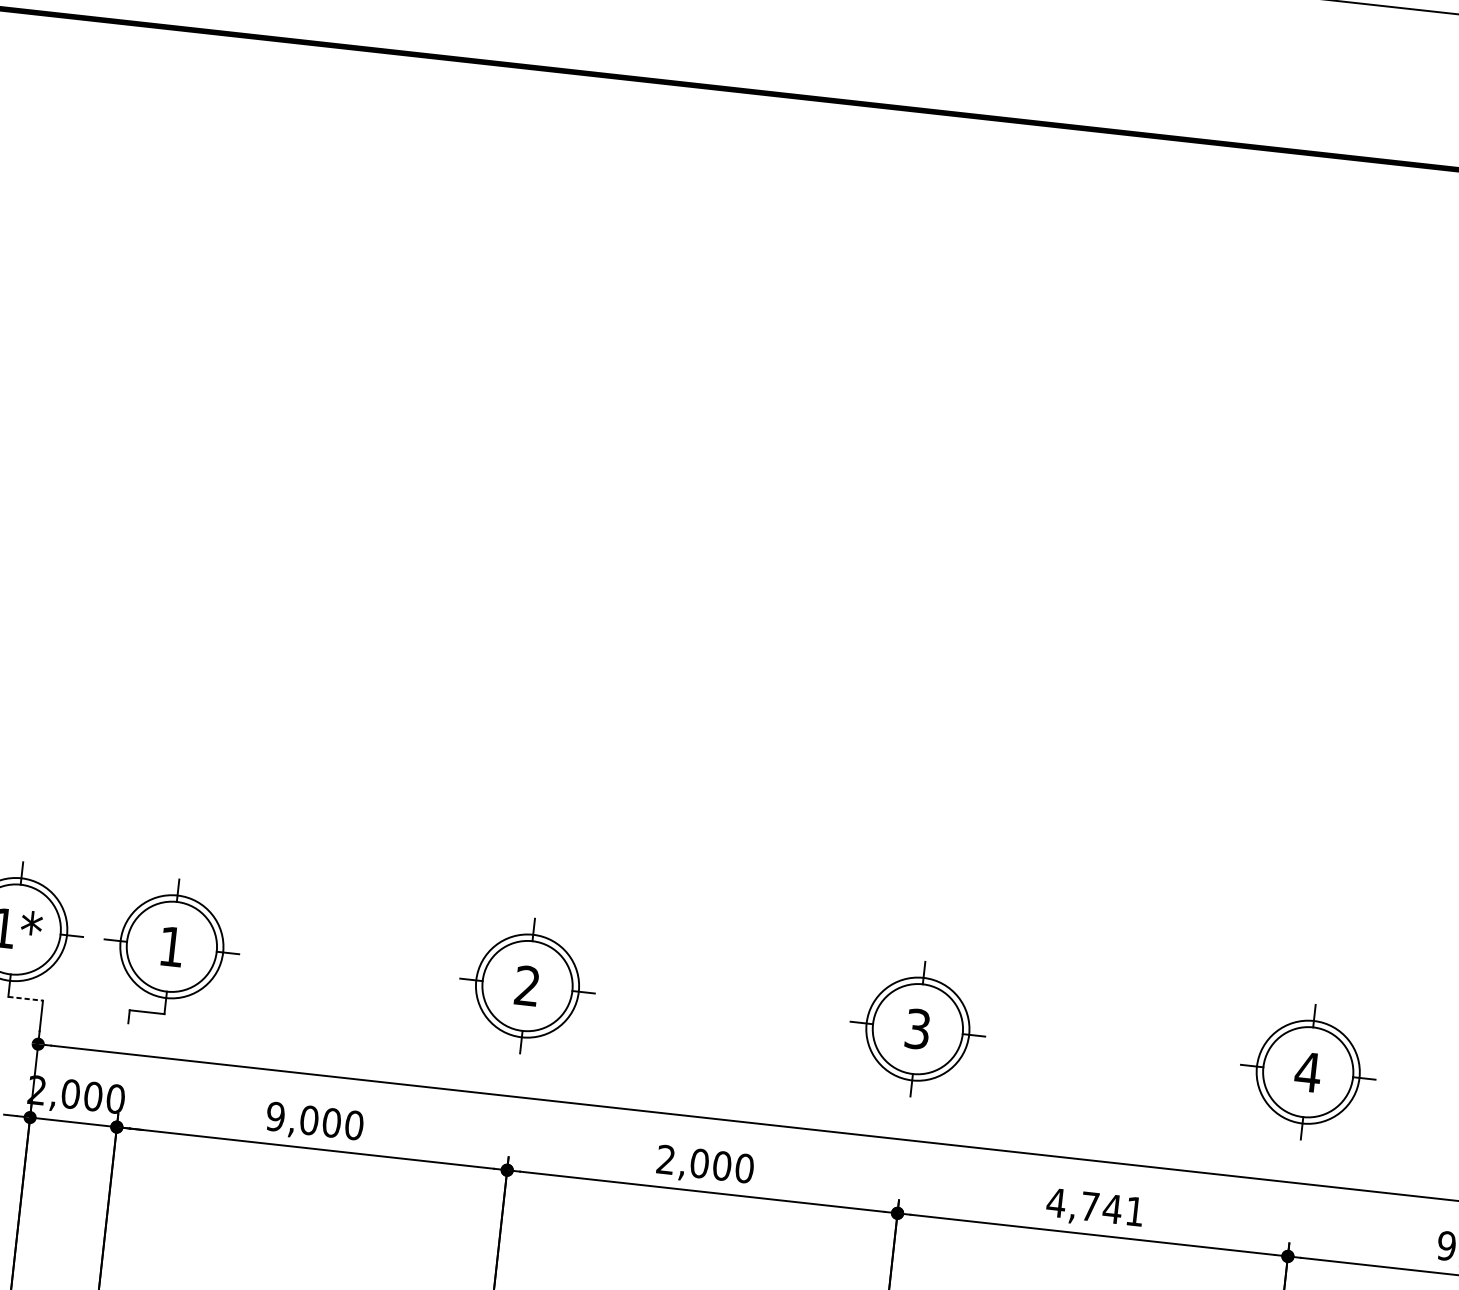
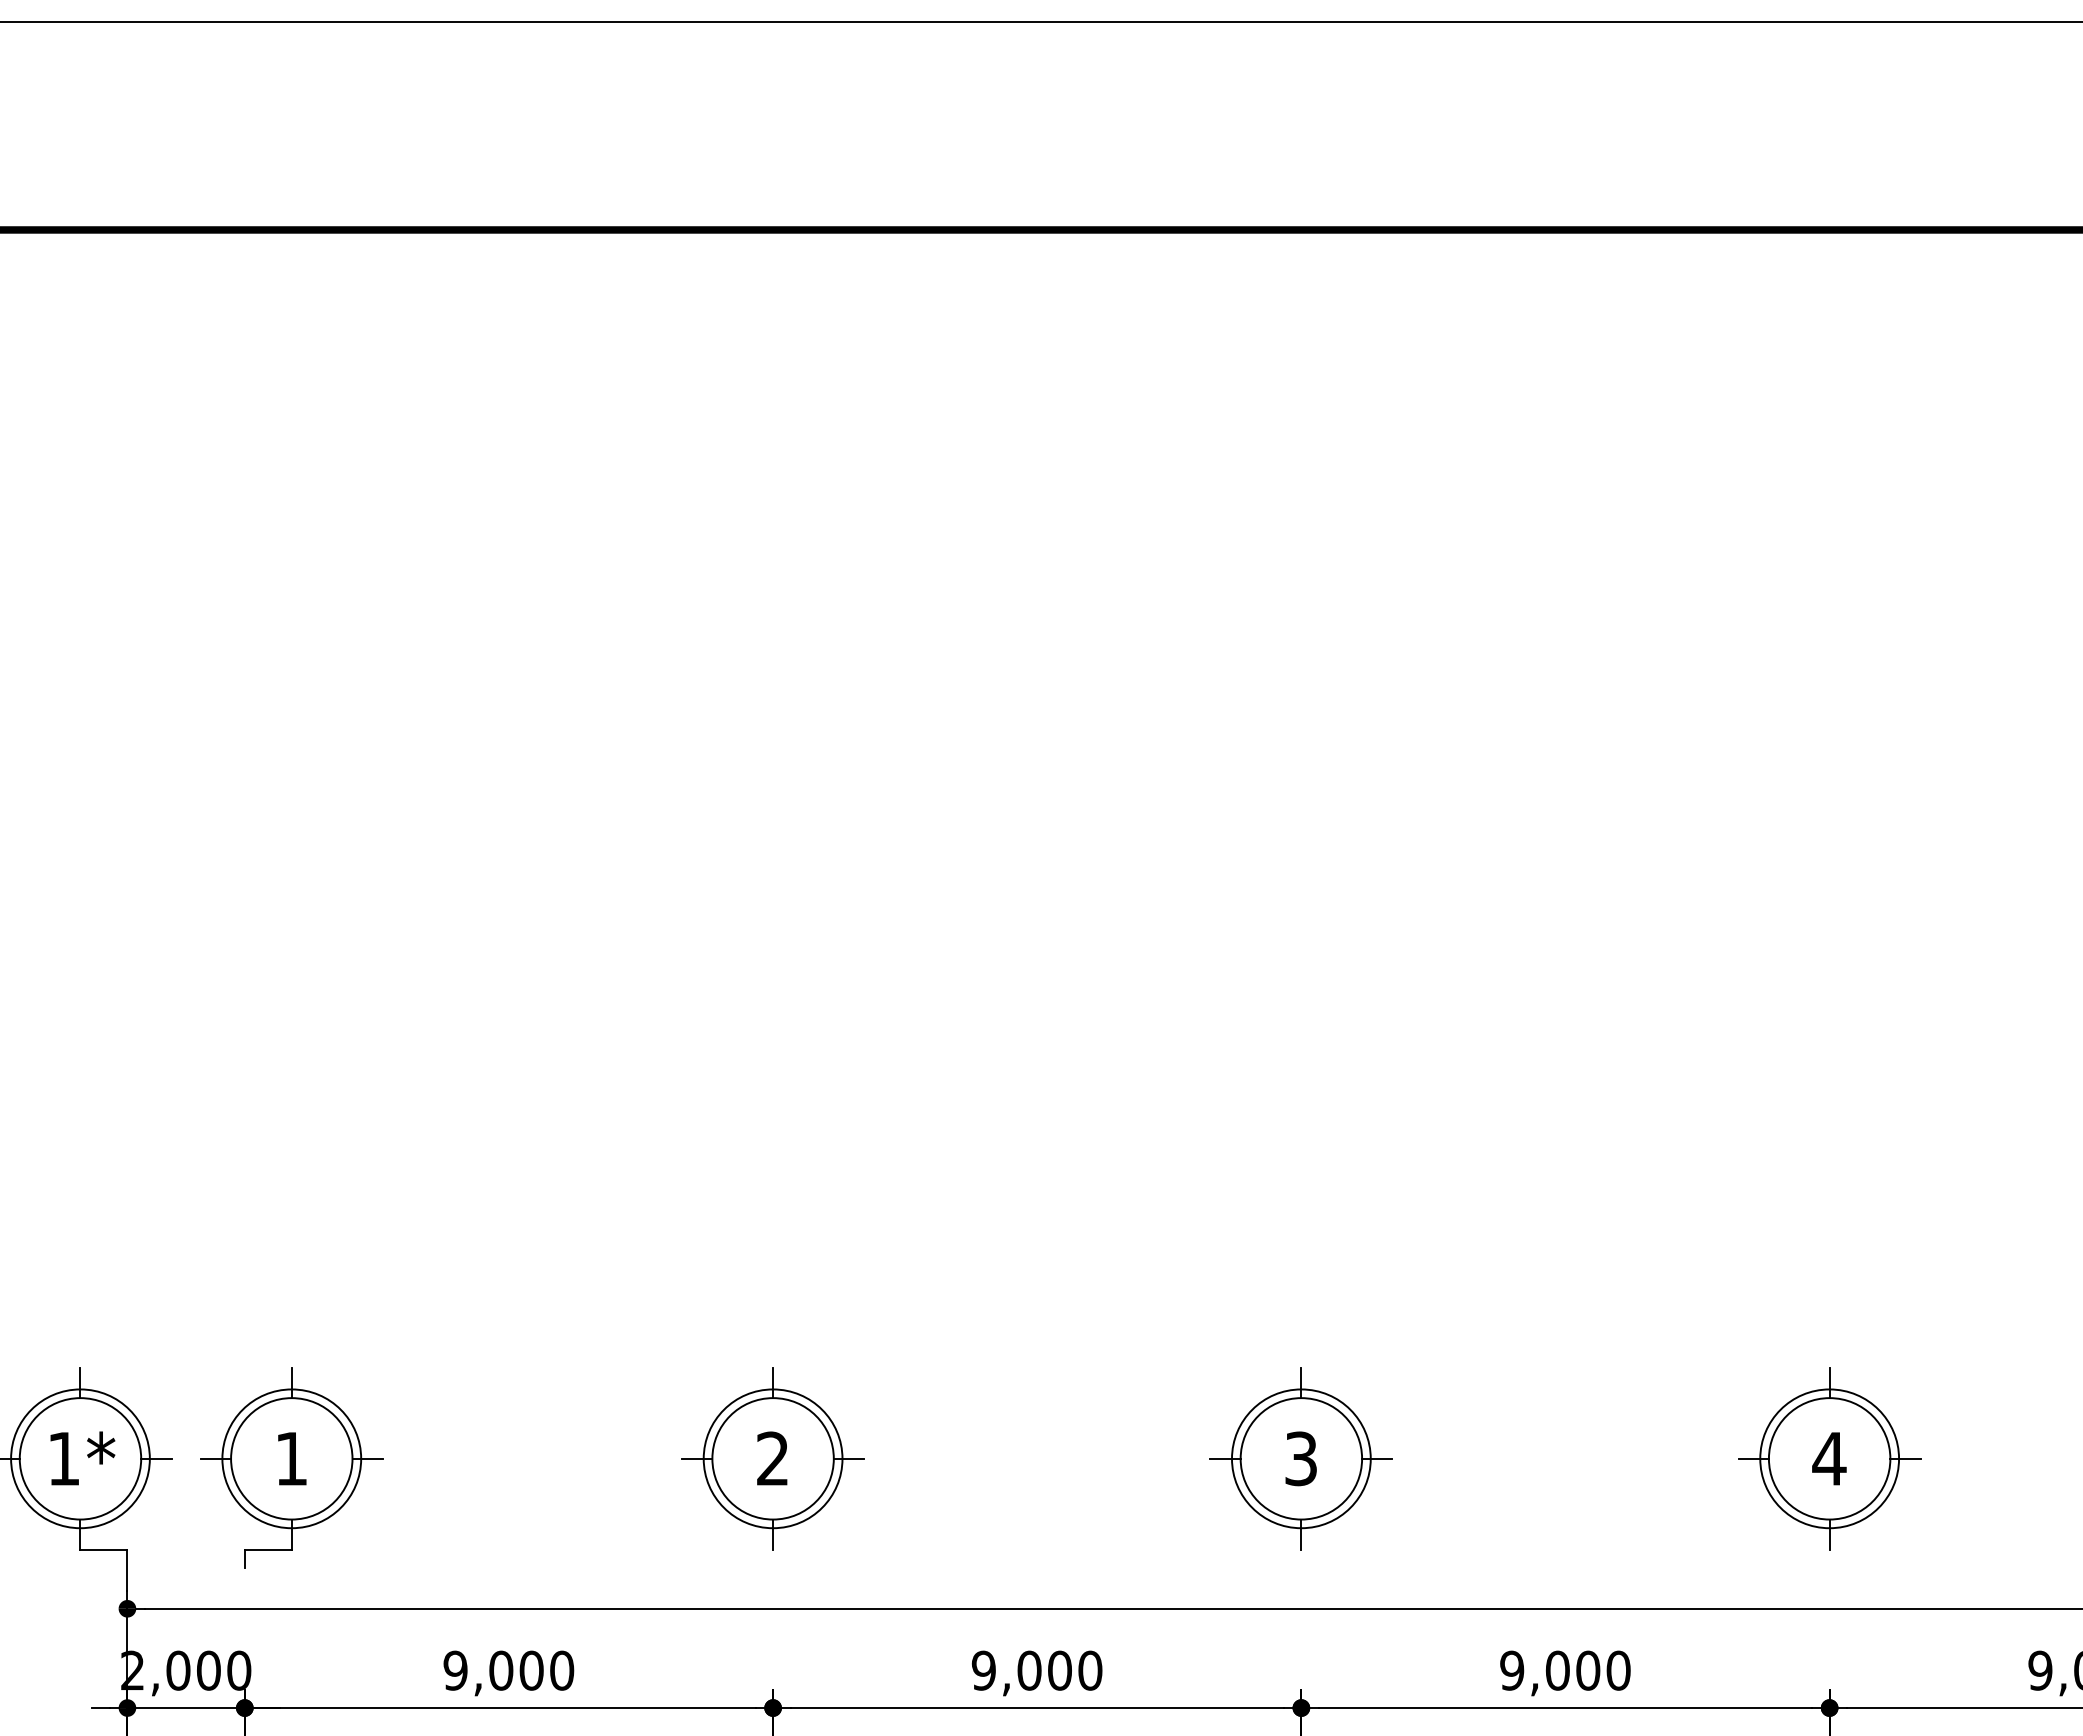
line: (26, 998) -> (104, 1549), dashed -> solid
text: (665, 1159) -> (983, 1670), 2,000 -> 9,000
text: (1095, 1207) -> (1564, 1670), 4,741 -> 9,000

